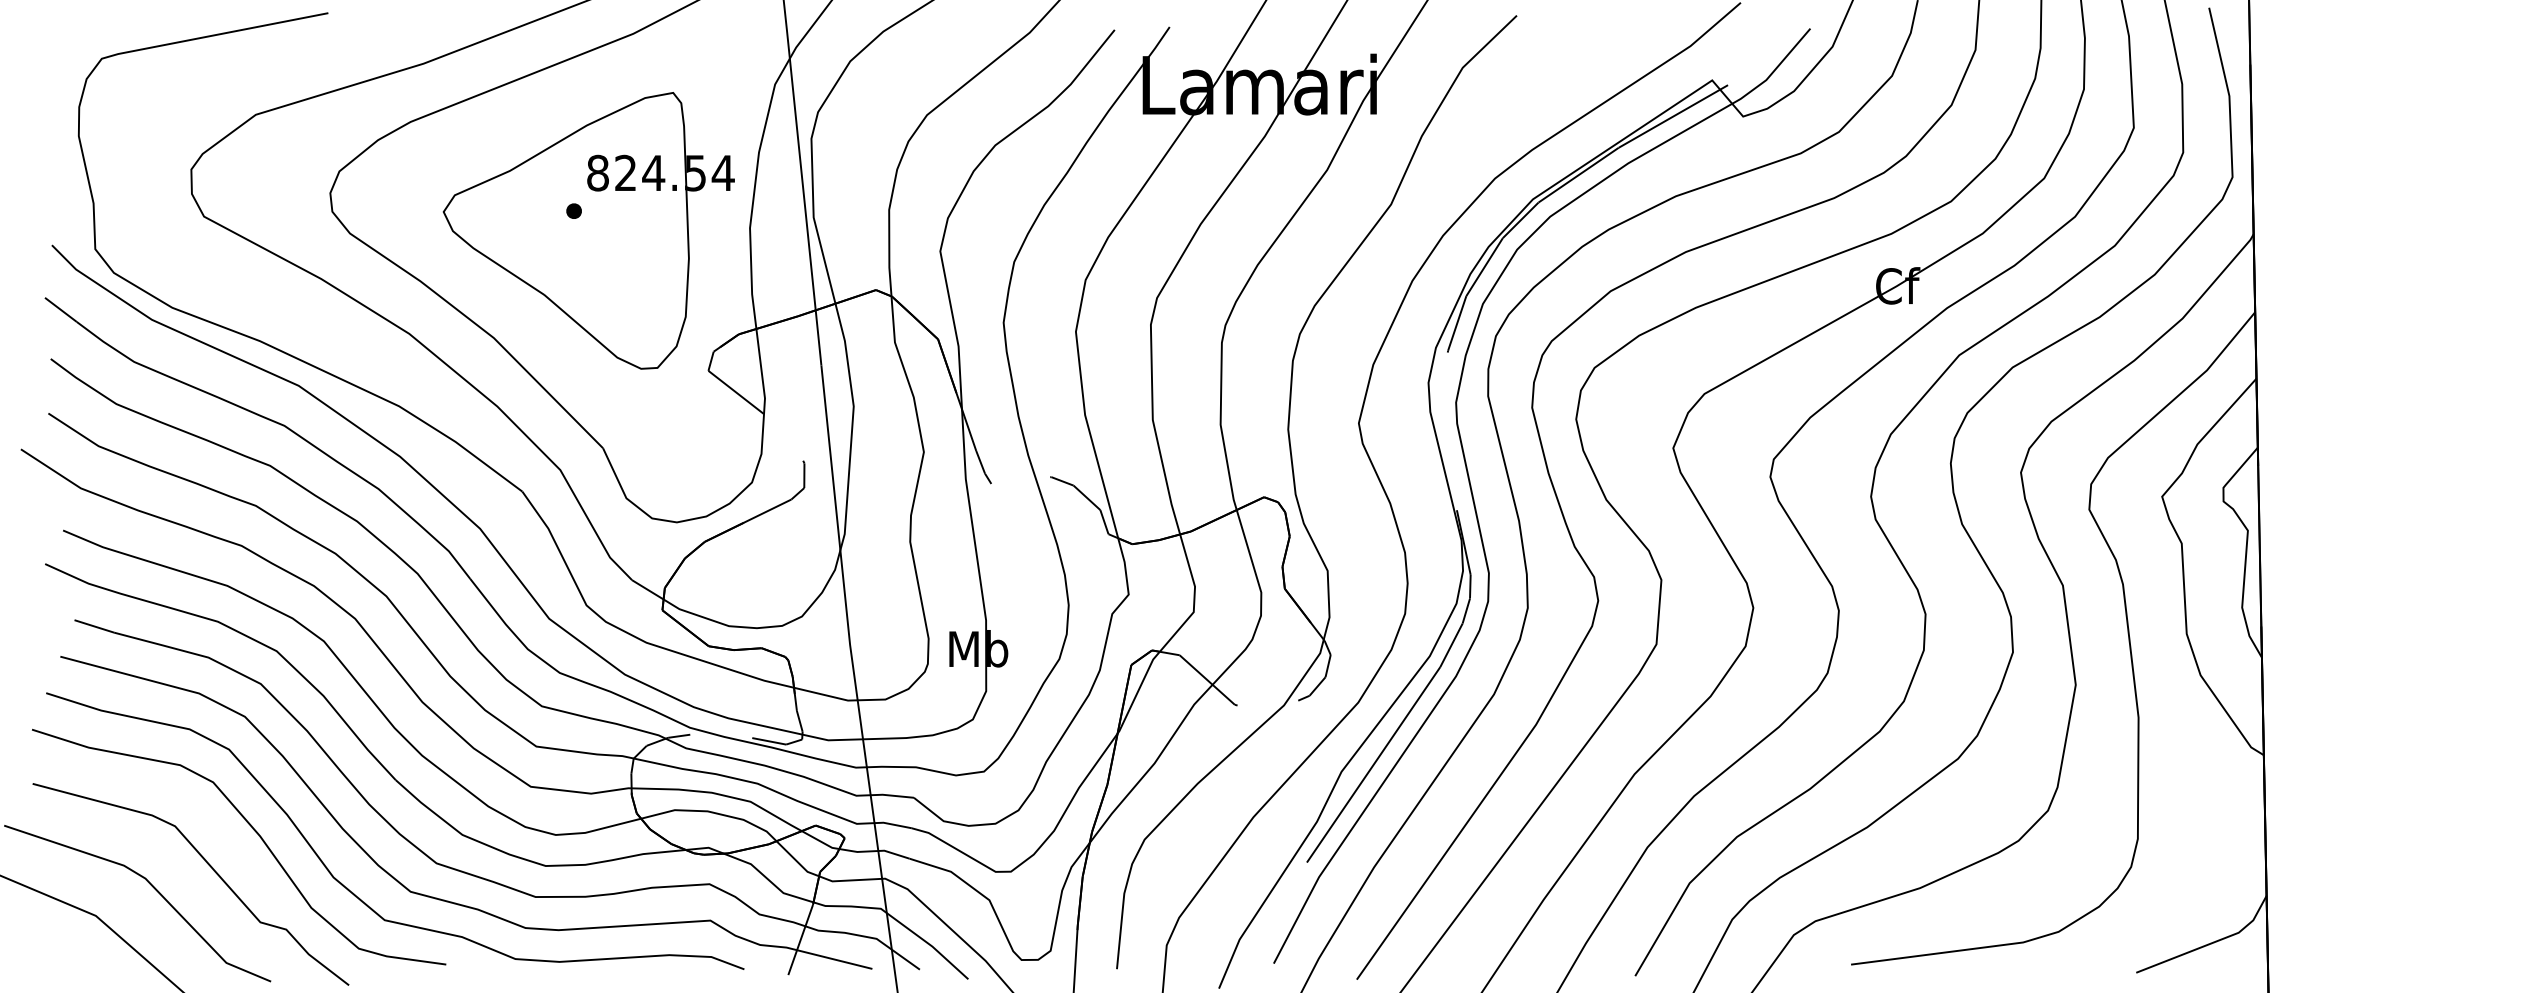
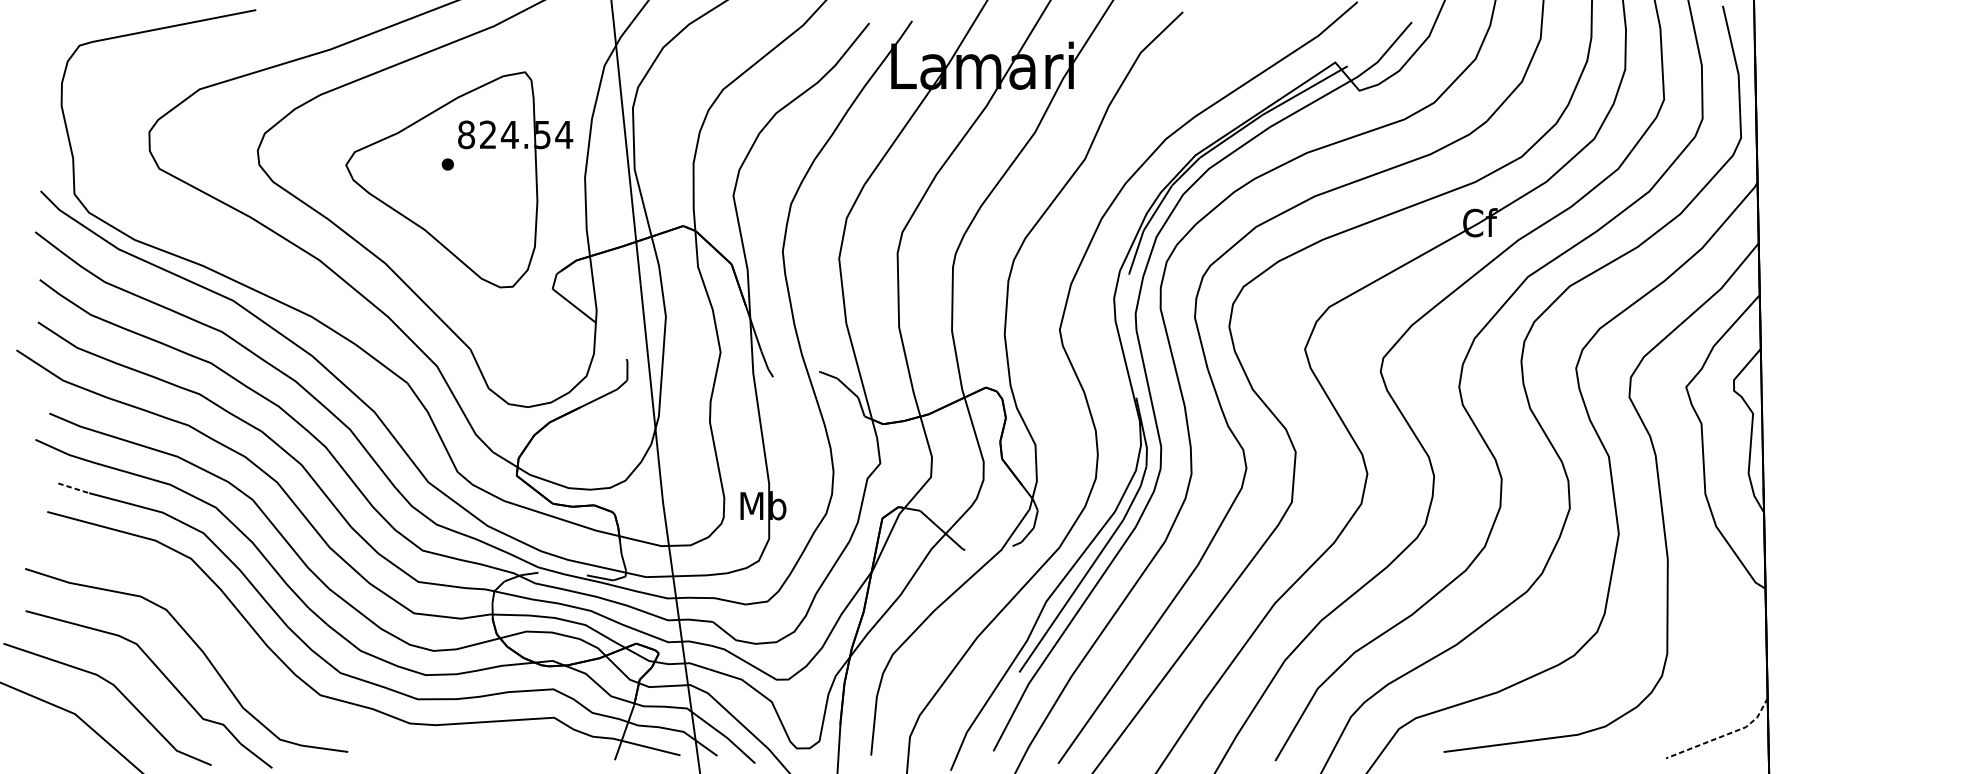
line: (94, 626) -> (73, 488), solid -> dashed
curve: (347, 887) -> (271, 691), removed
line: (2210, 943) -> (1723, 735), solid -> dashed

